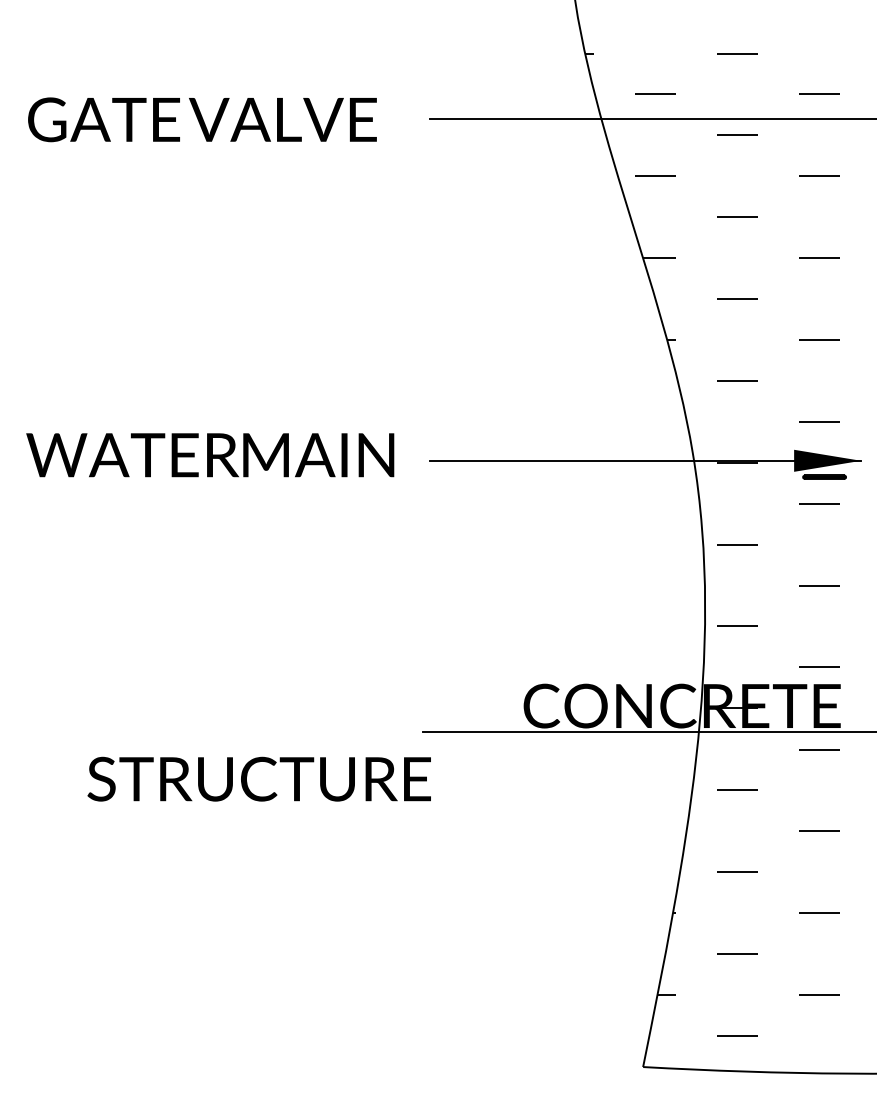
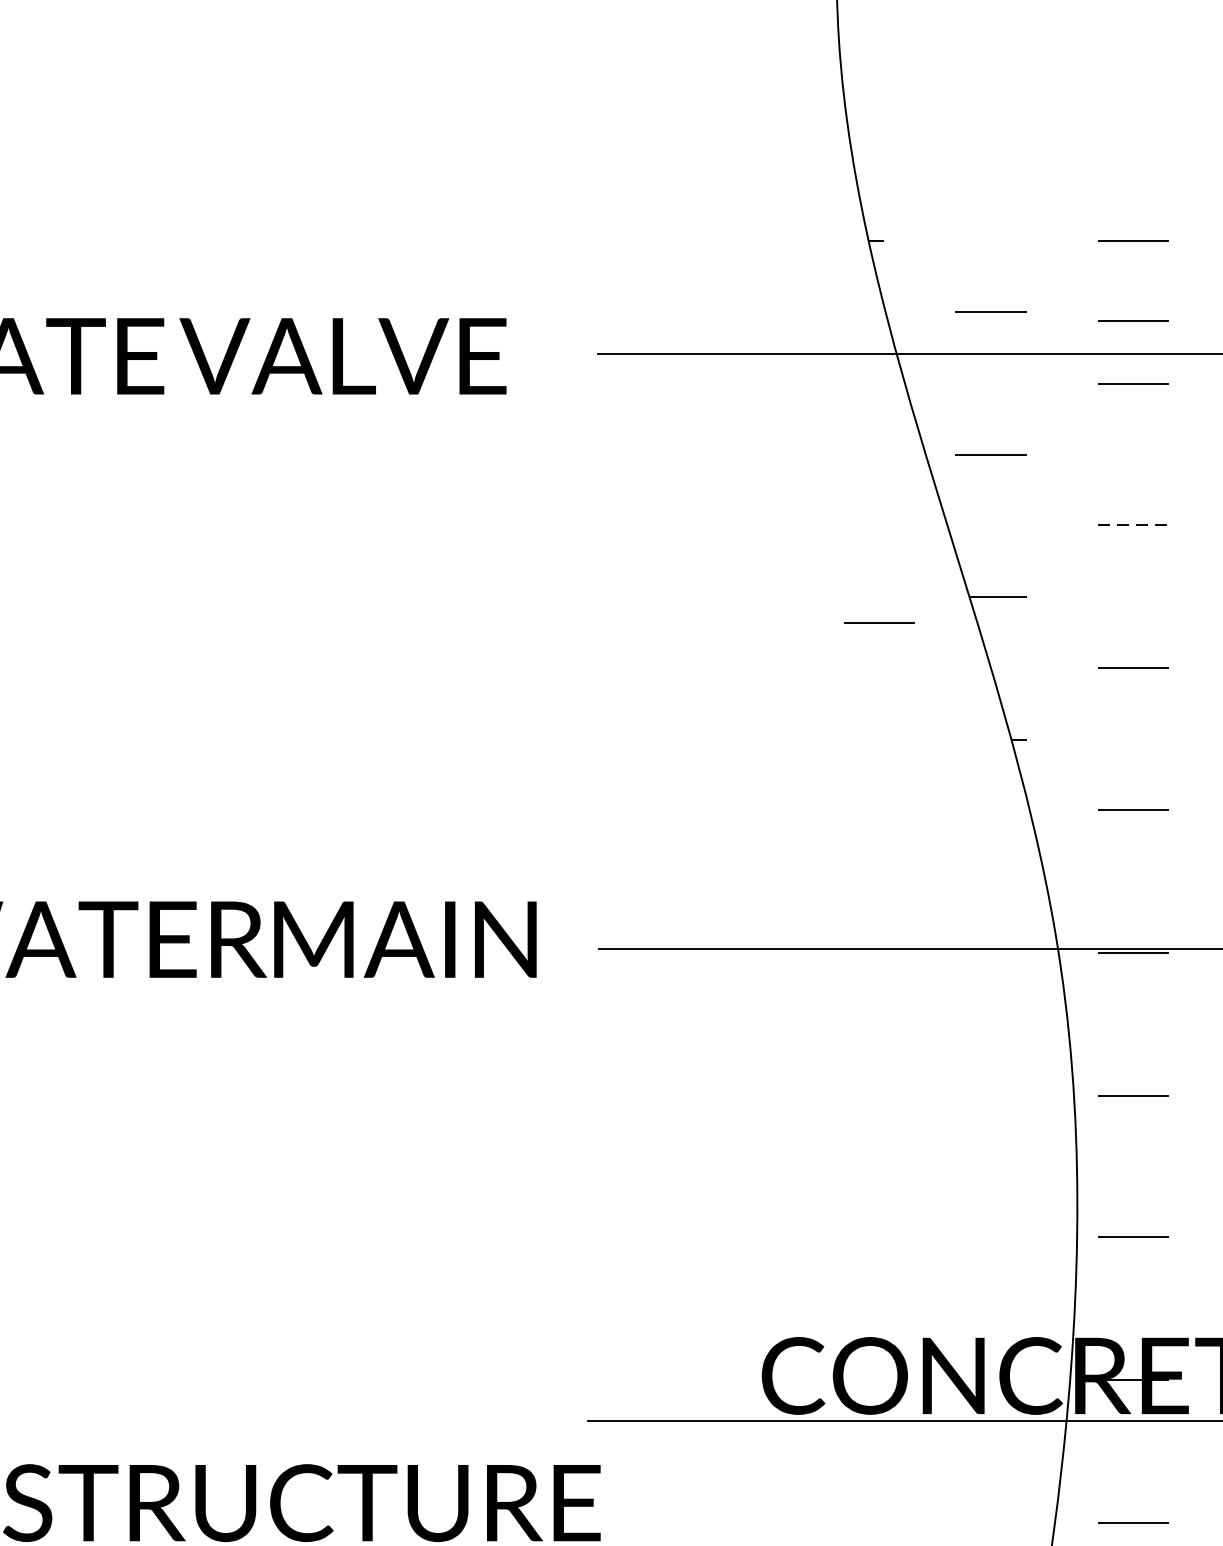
line: (737, 99) -> (1133, 320), added
line: (737, 217) -> (1133, 526), solid -> dashed
line: (591, 272) -> (879, 621), added

